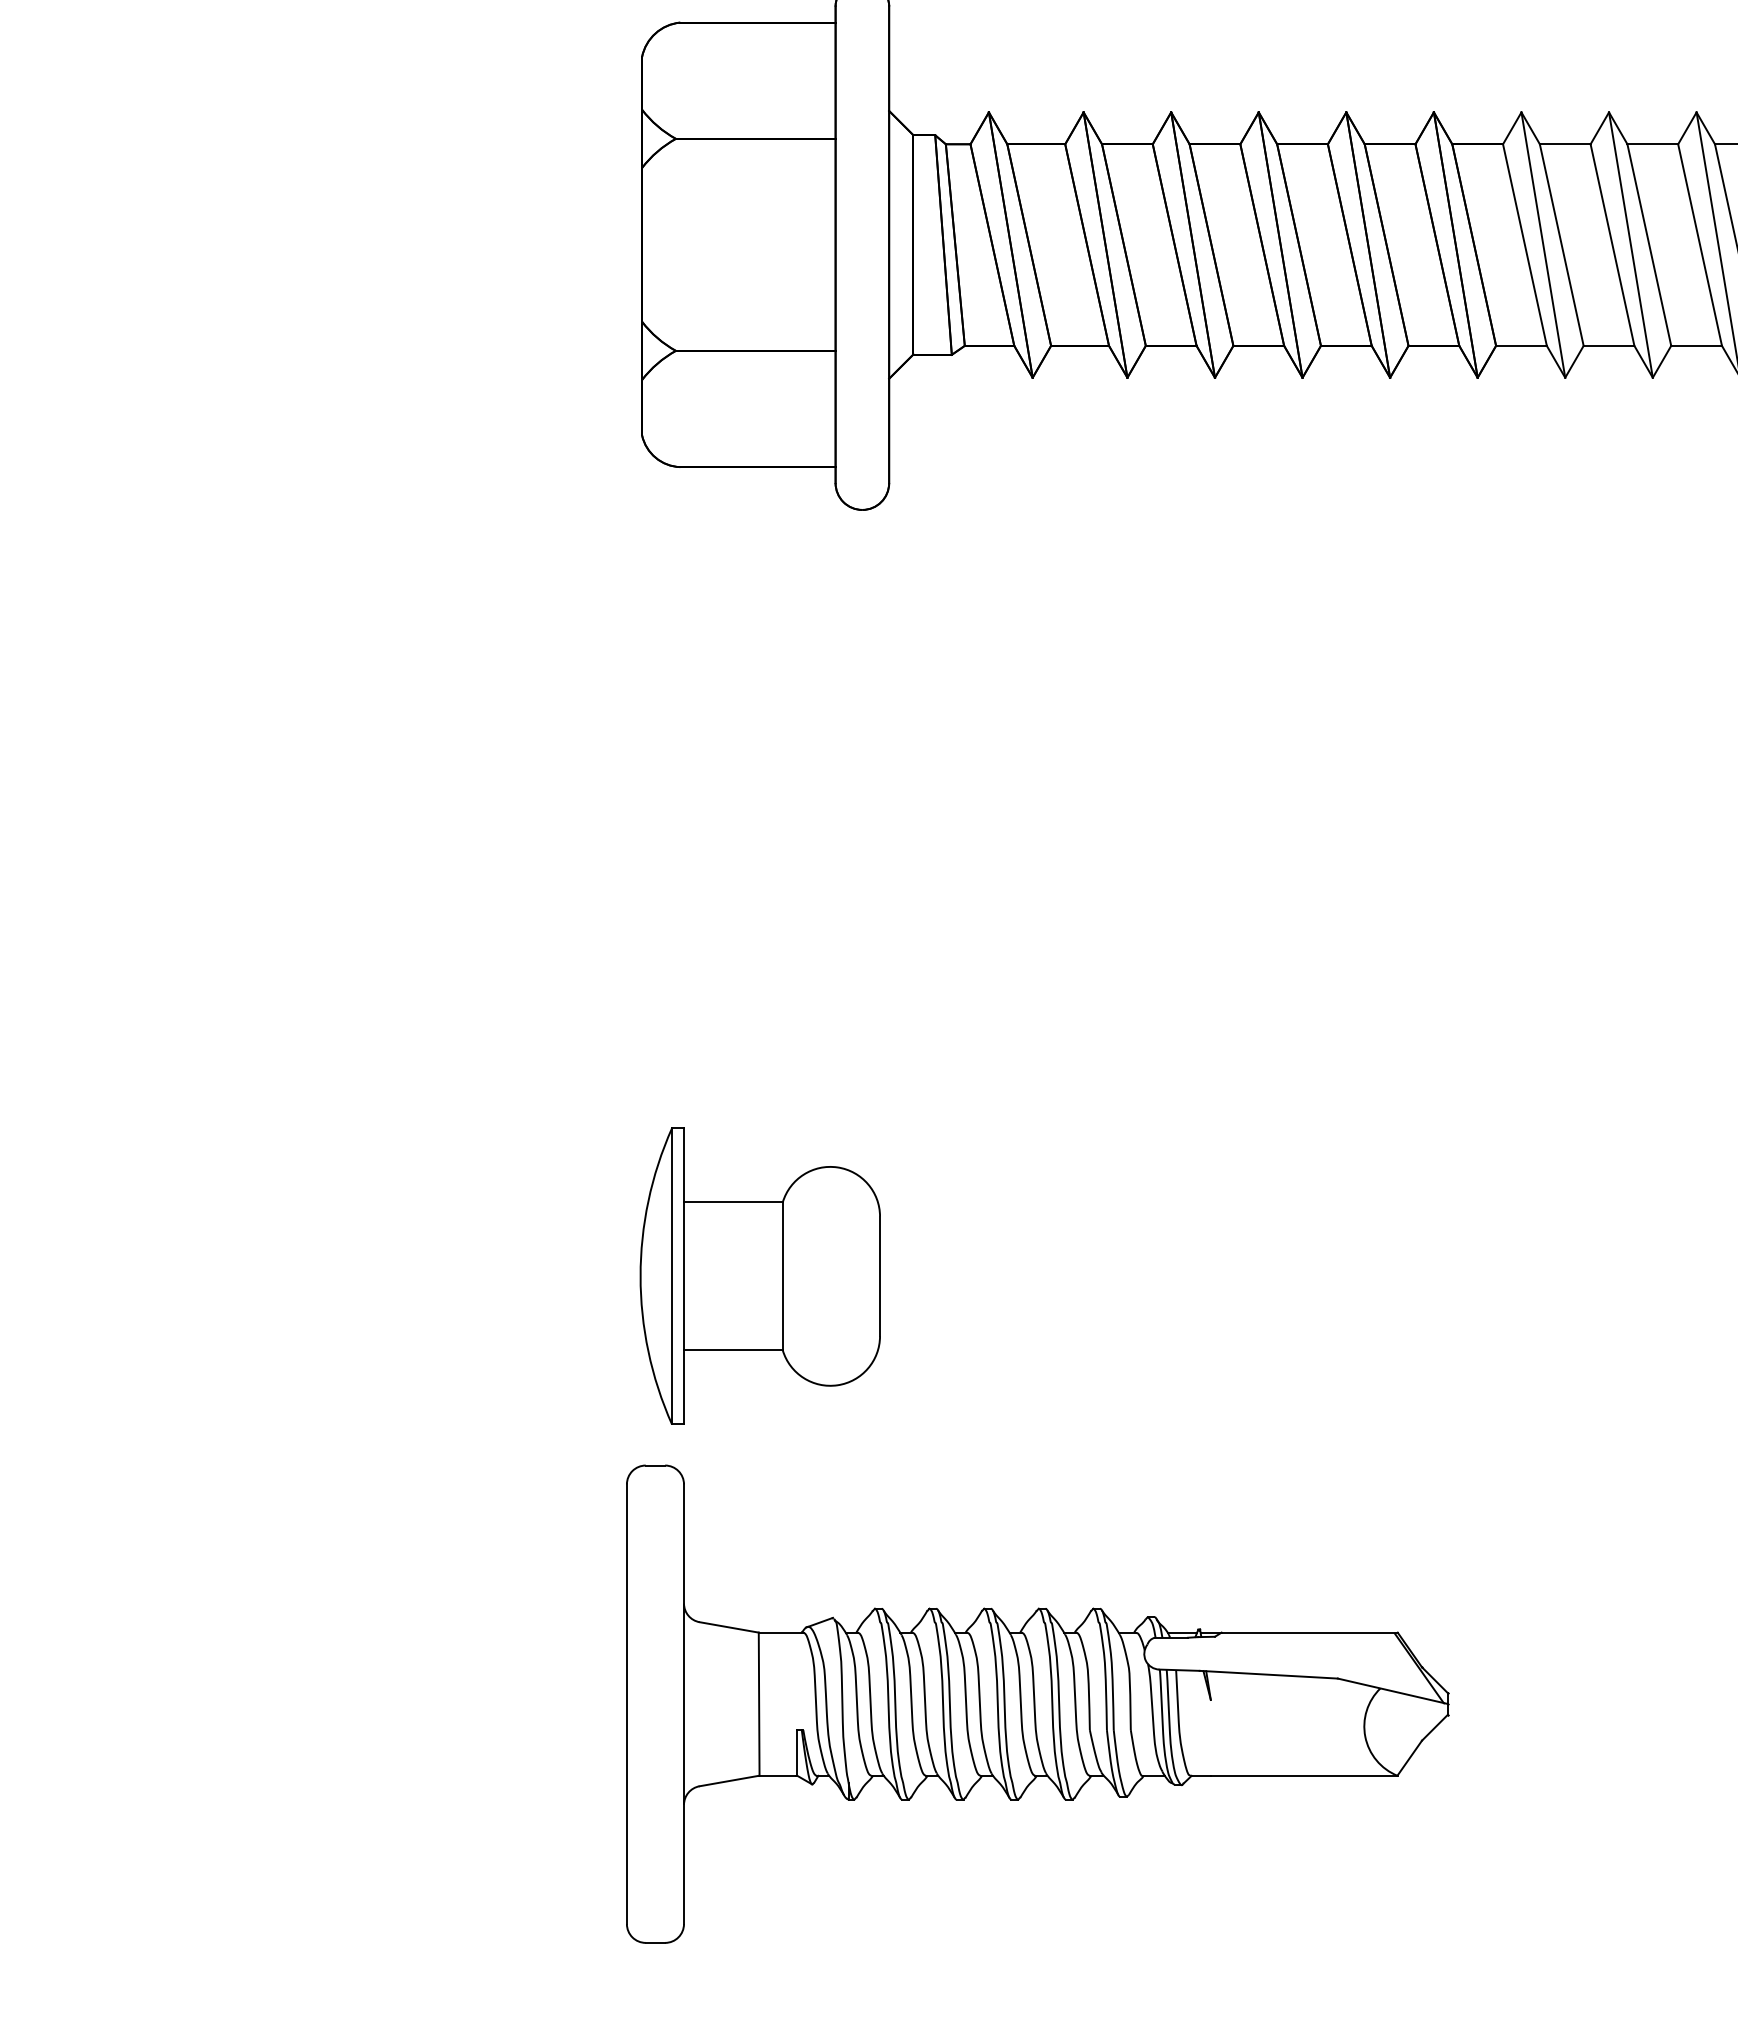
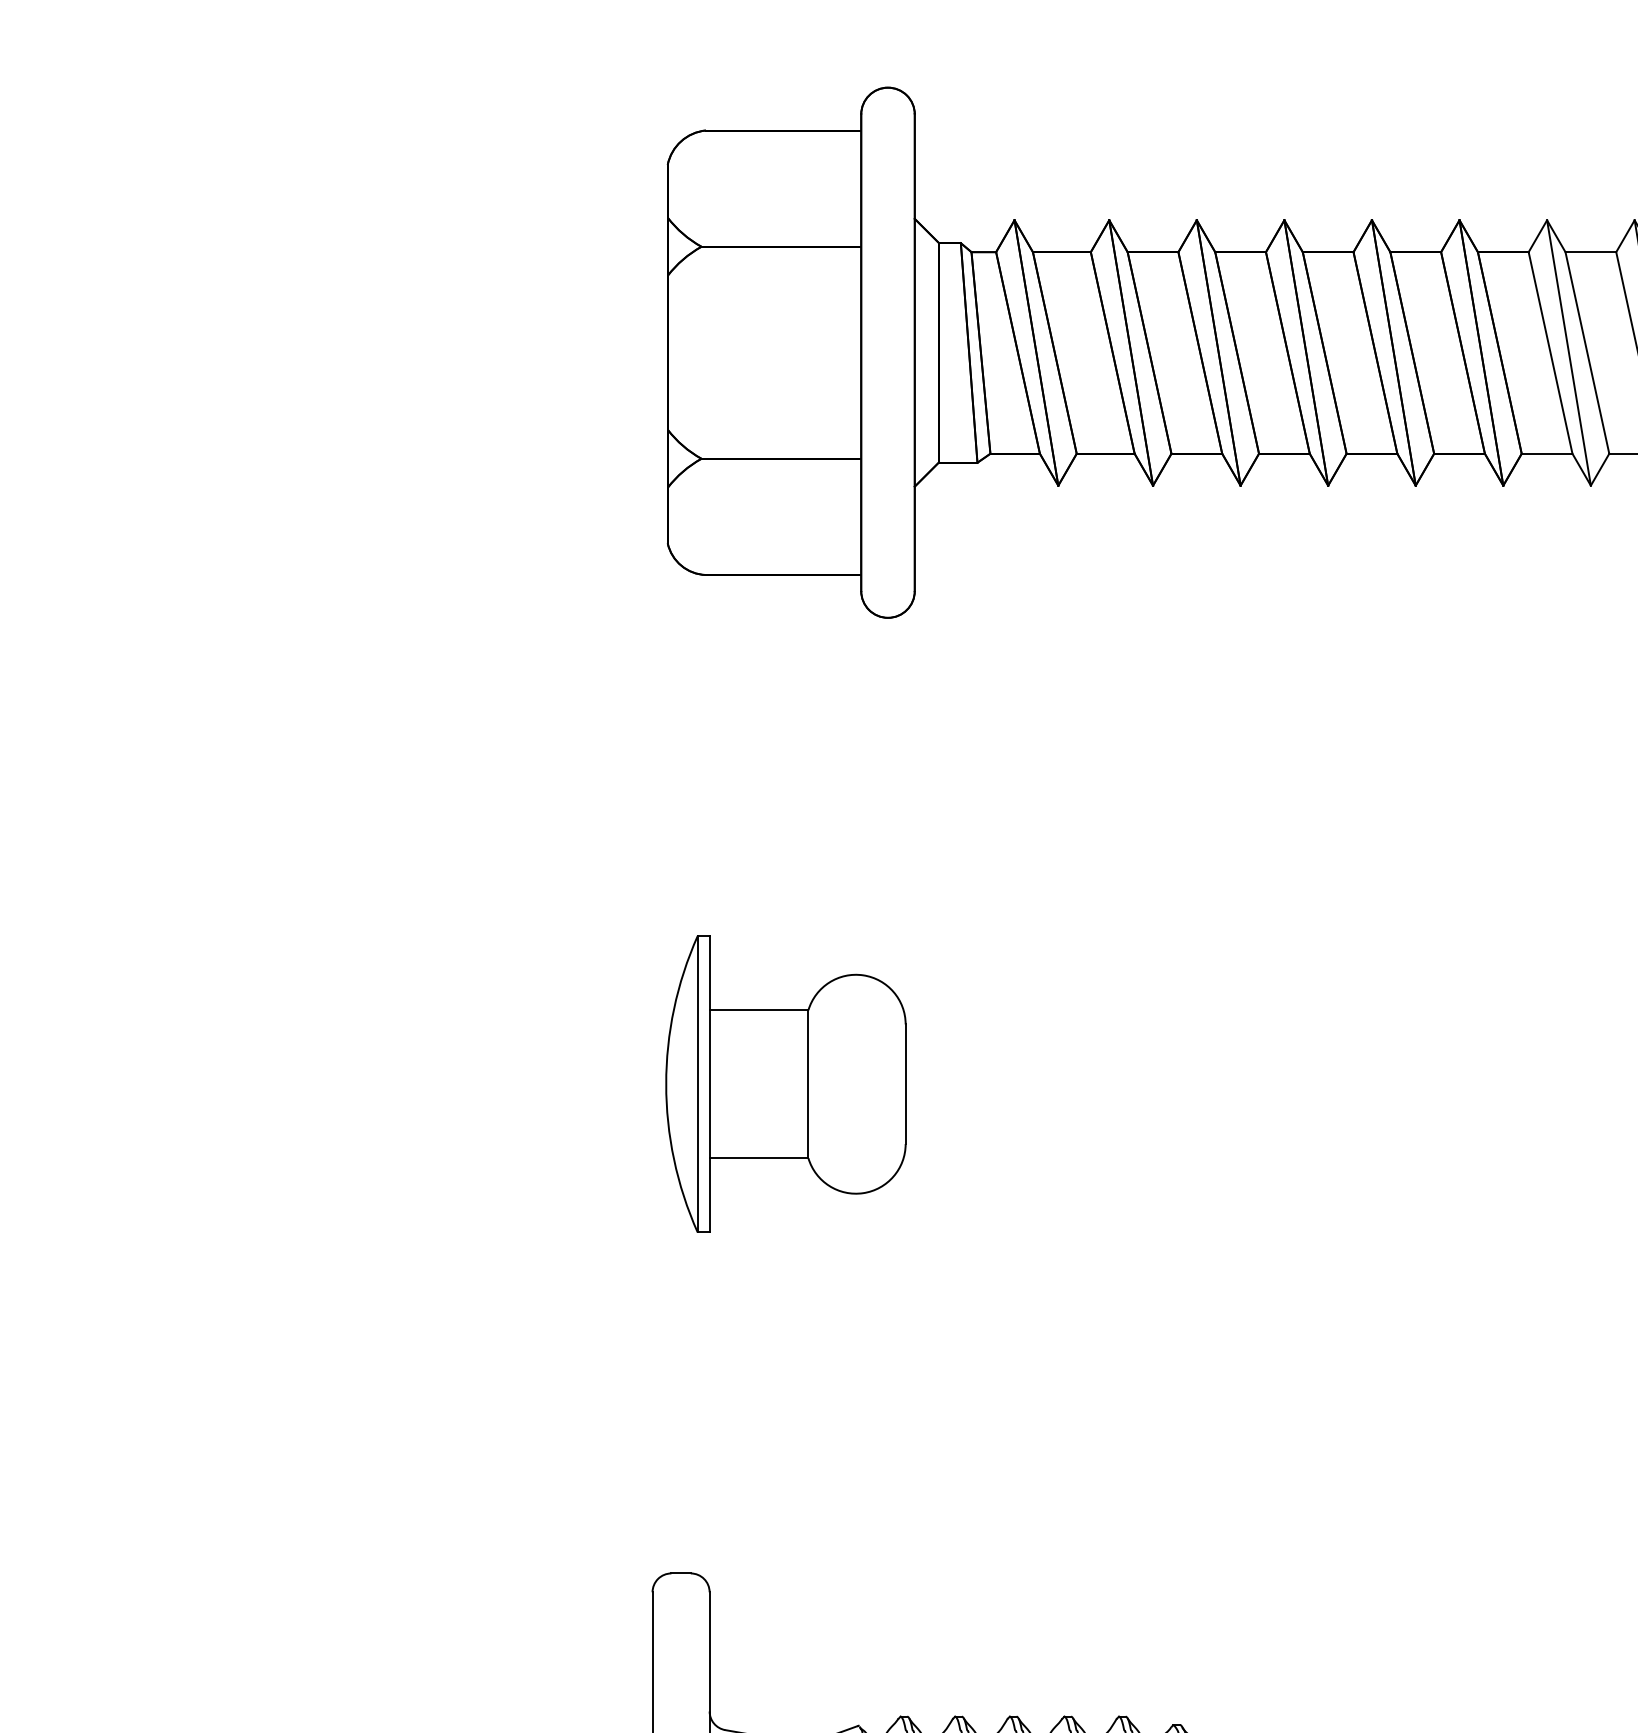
part: (759, 1275) -> (785, 1083), moved

